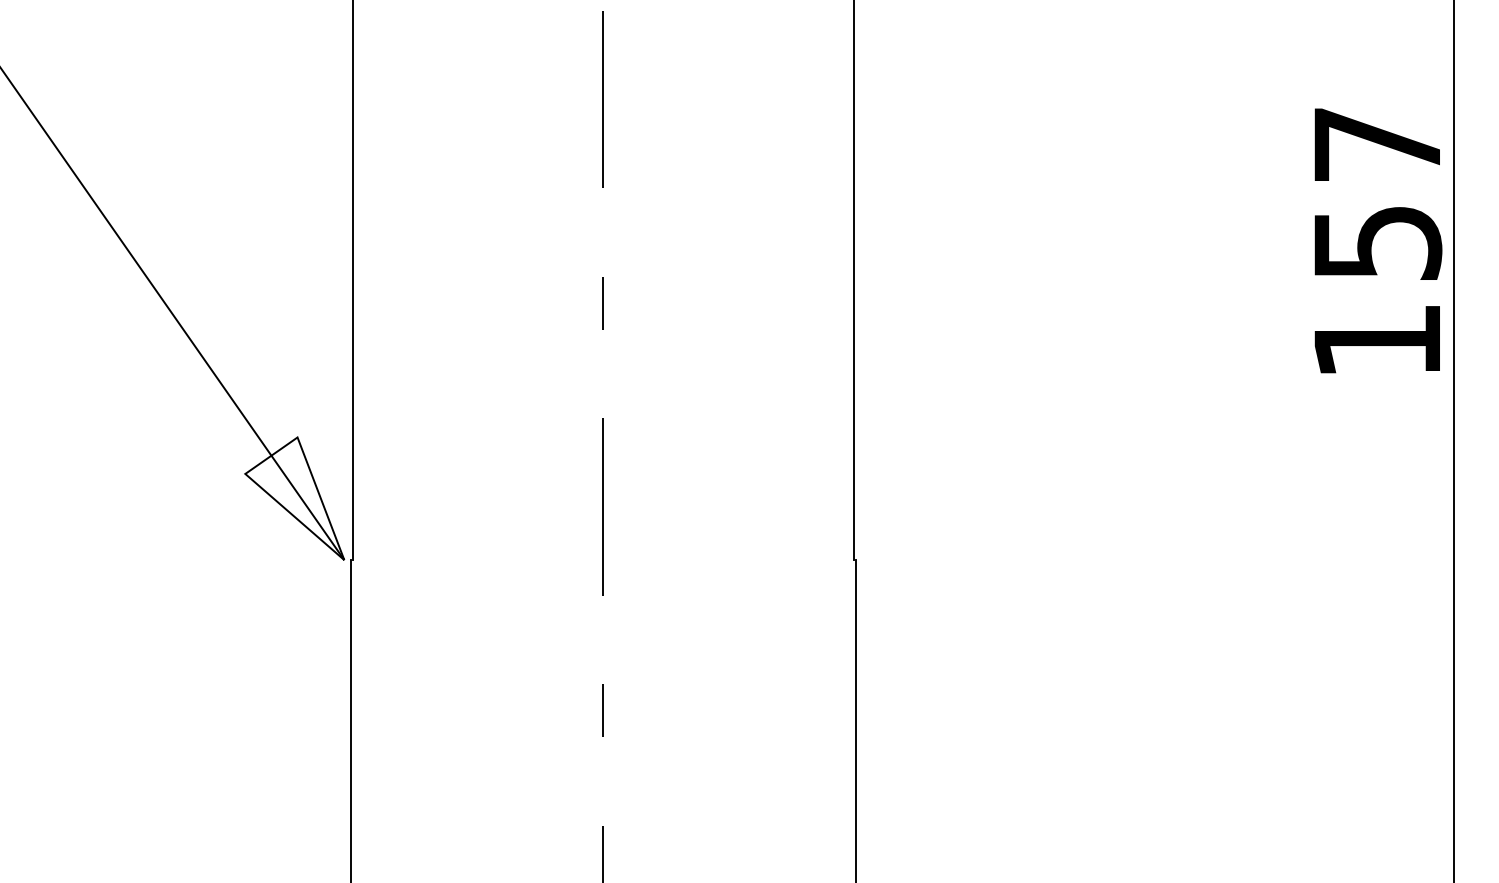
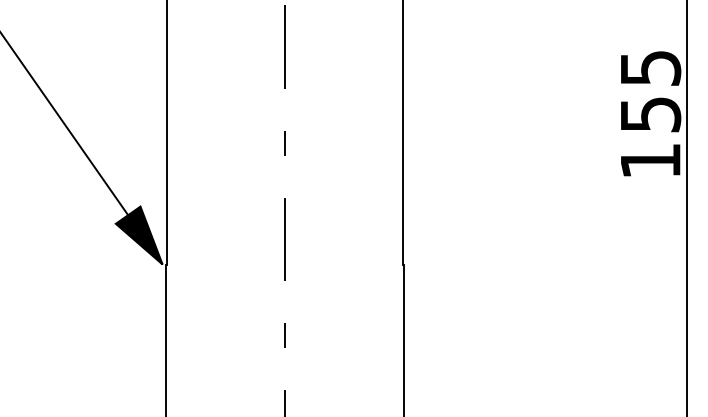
text: (1379, 145) -> (651, 68), 157 -> 155
fill: (293, 498) -> (138, 235), added

